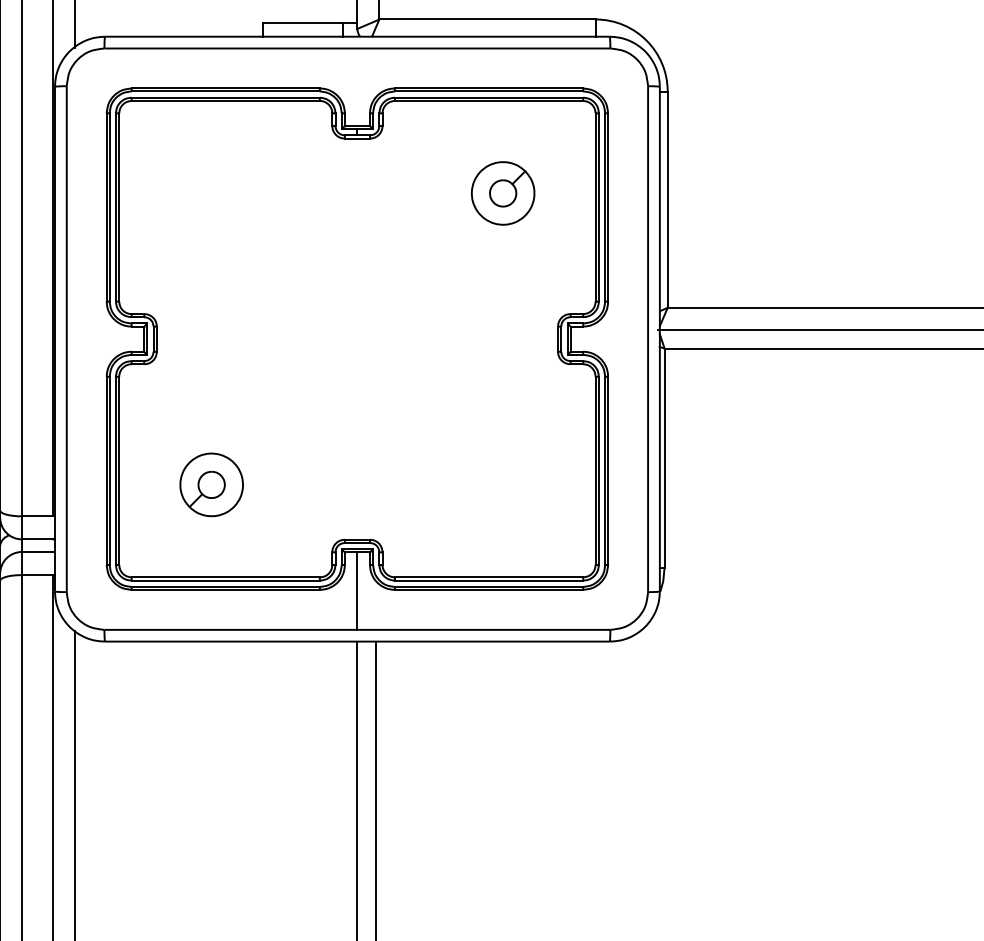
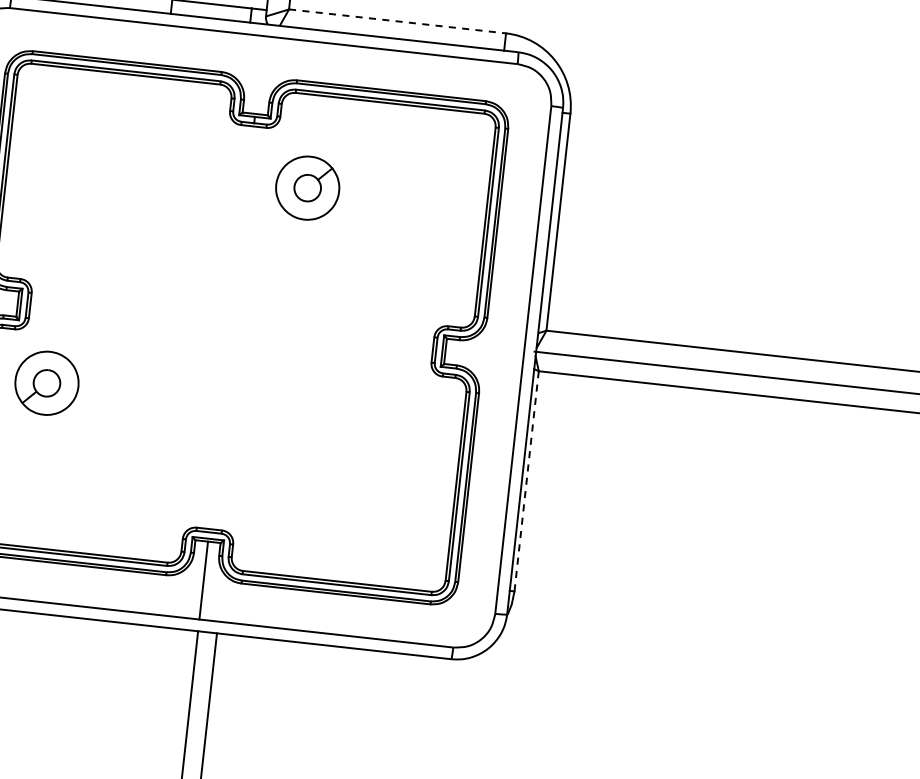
line: (487, 19) -> (397, 21), solid -> dashed
part: (502, 193) -> (307, 188), moved
line: (664, 458) -> (526, 481), solid -> dashed
part: (211, 484) -> (46, 382), moved

